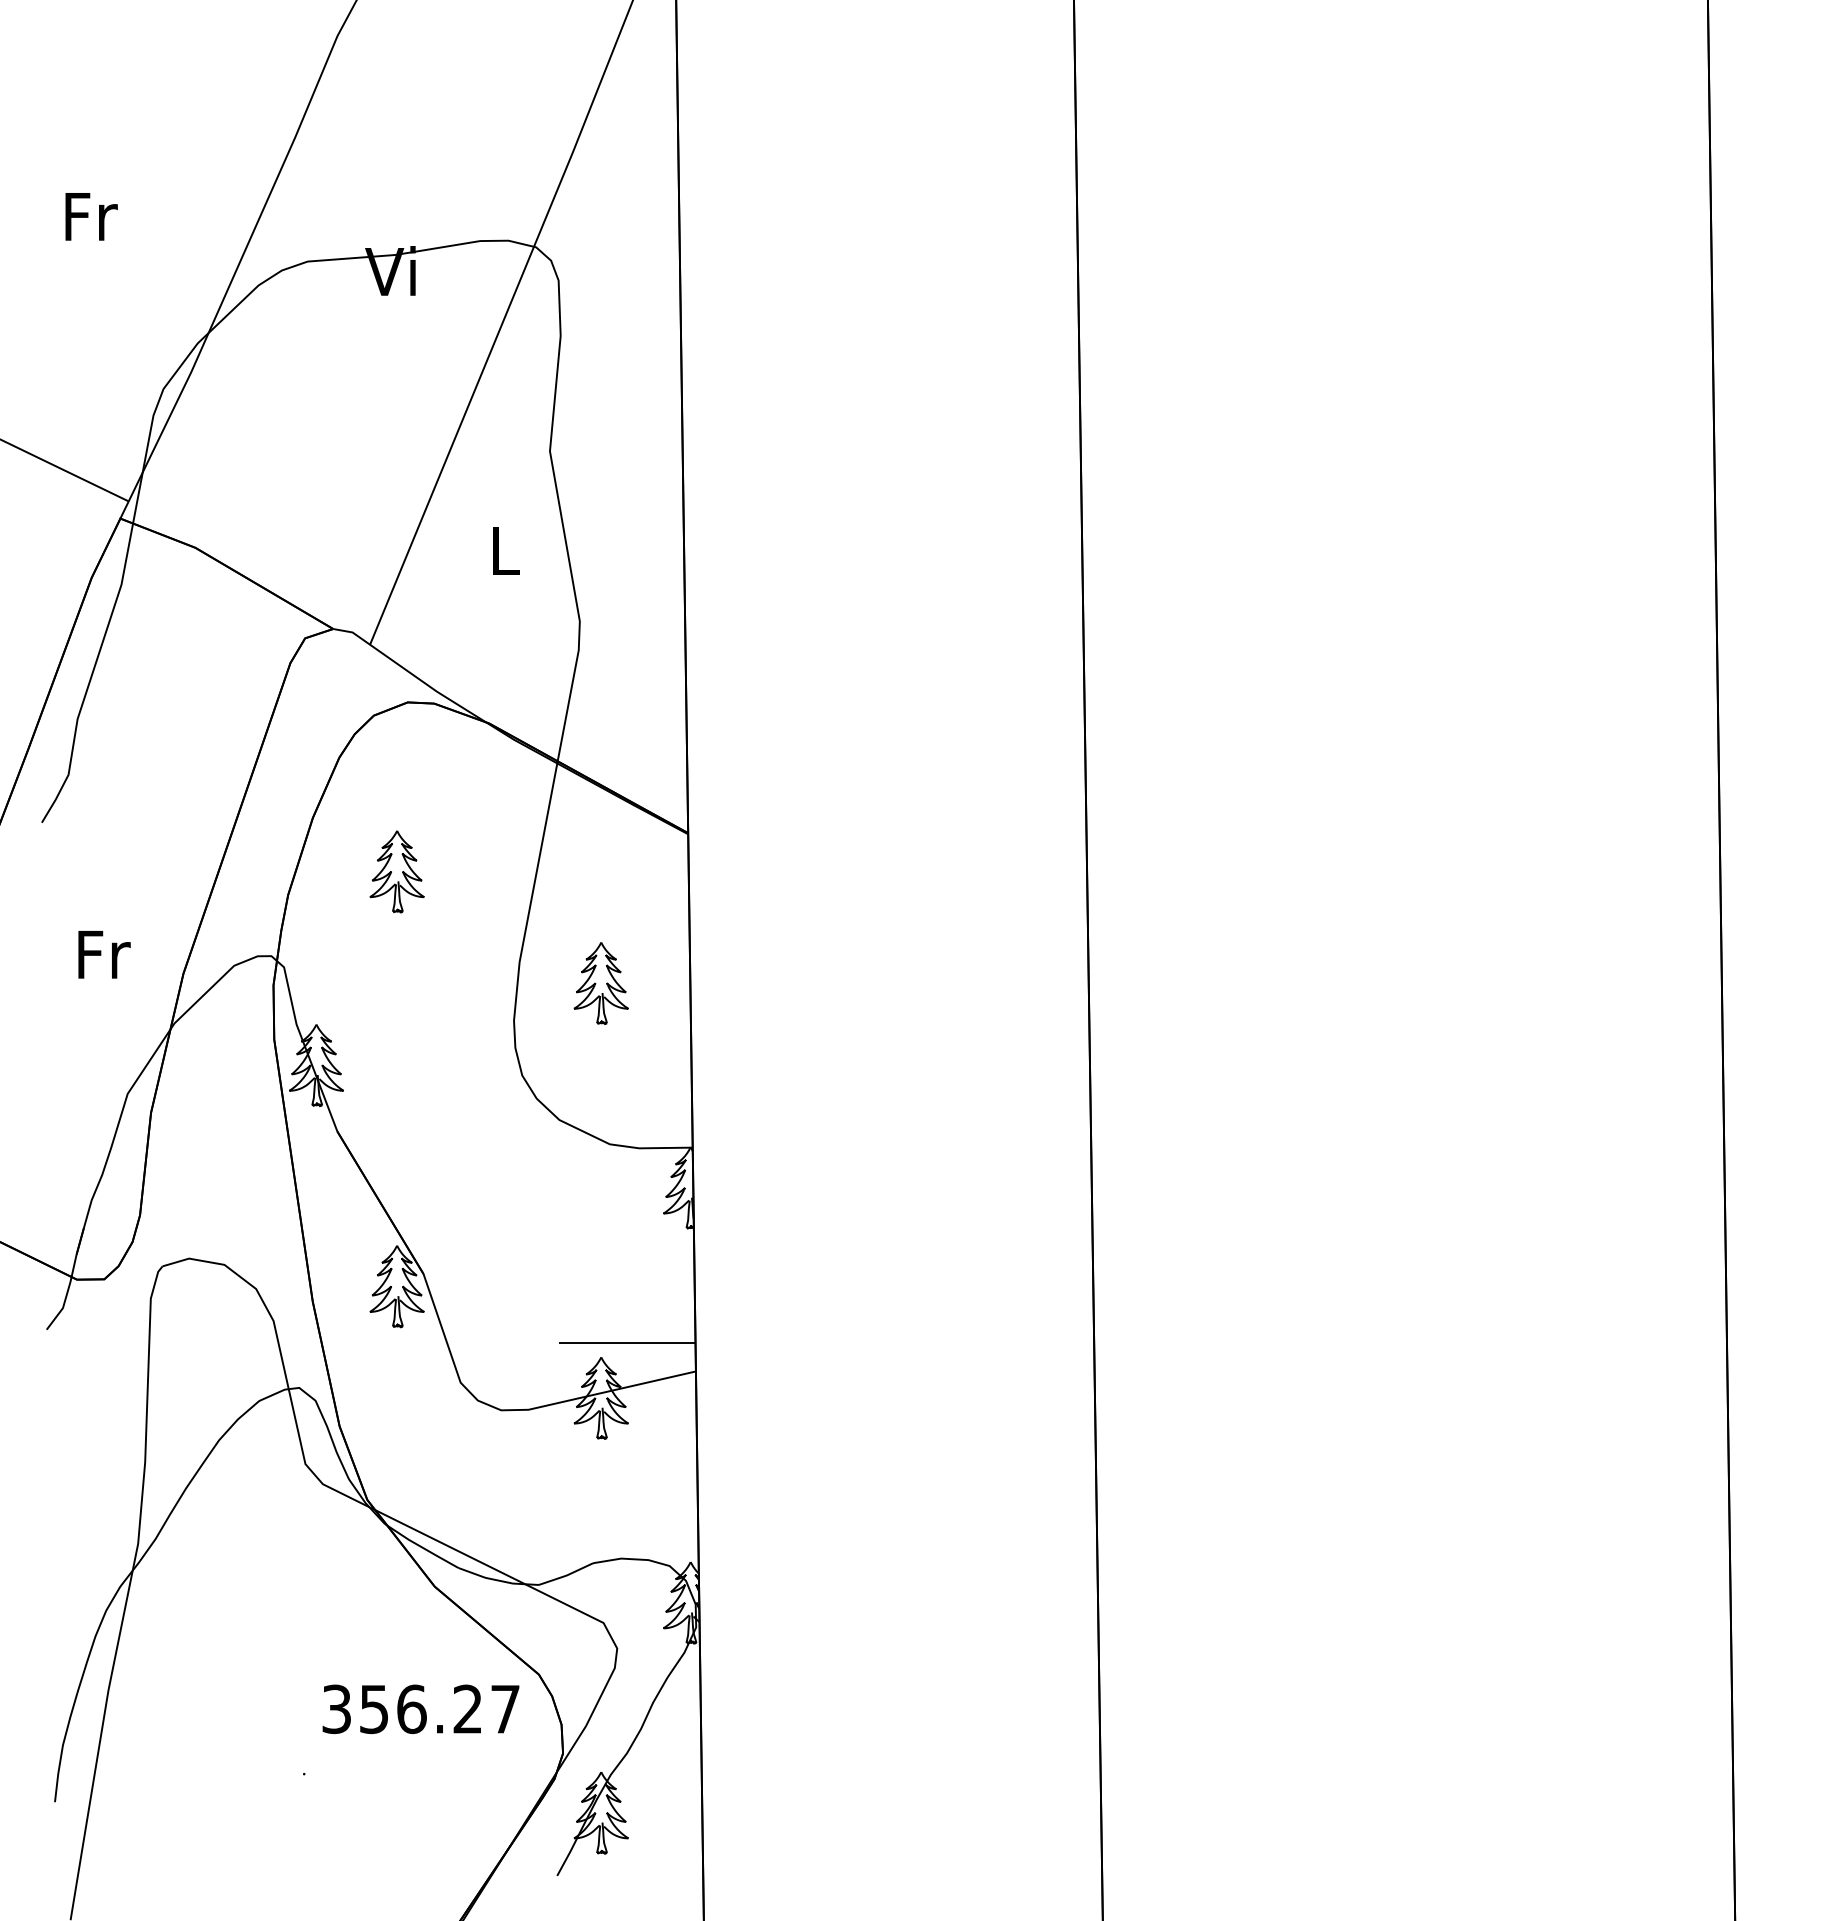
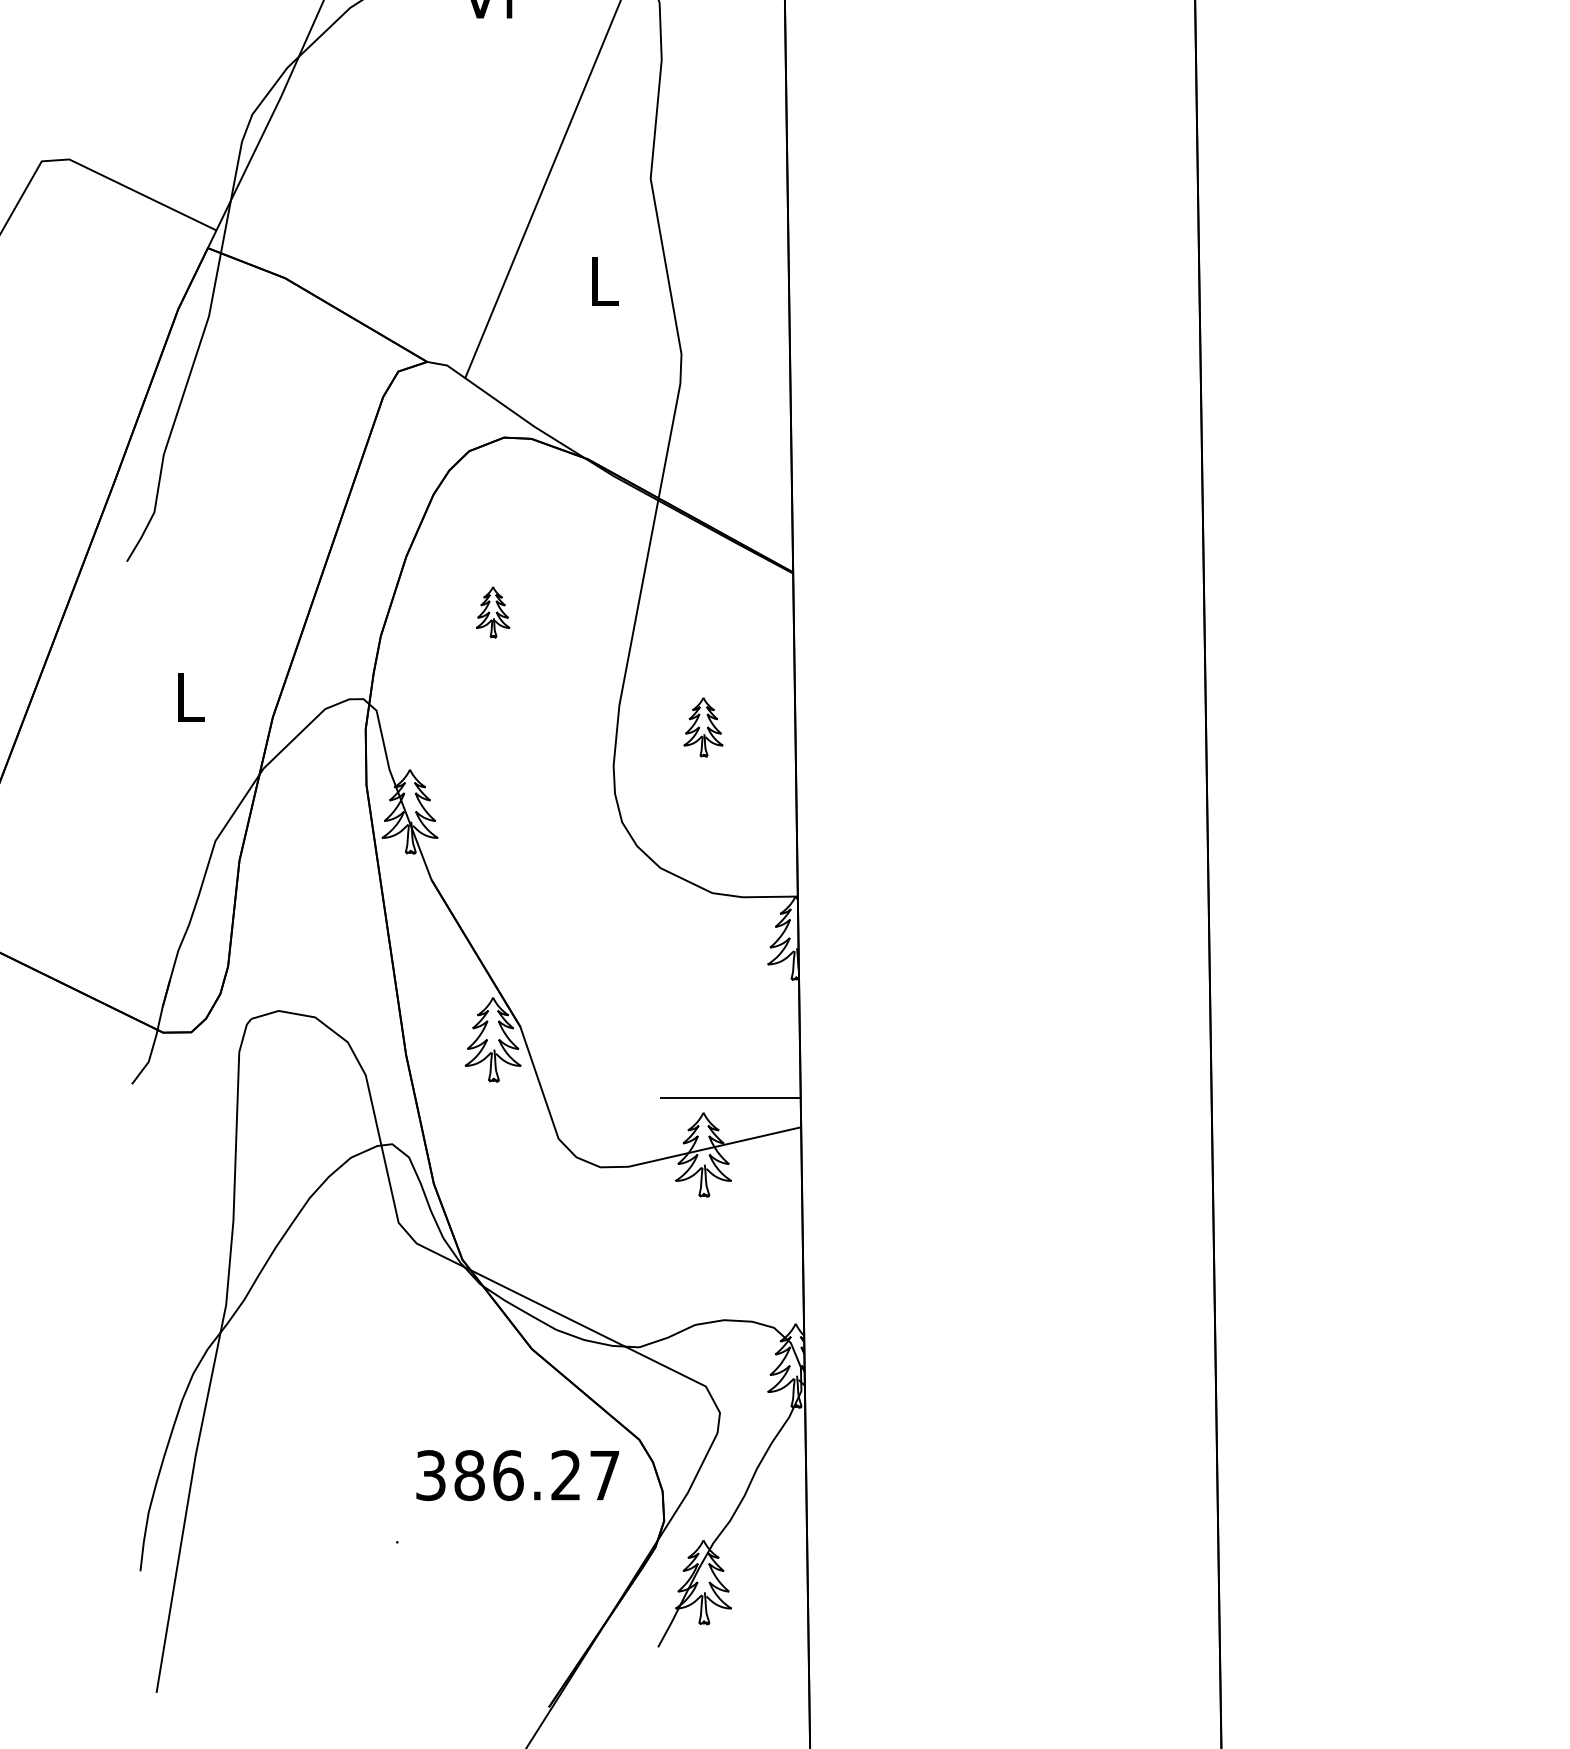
part: (396, 871) -> (492, 611), size x0.6
text: (104, 954) -> (191, 697), Fr -> L
part: (600, 983) -> (702, 727), size x0.7
text: (374, 1709) -> (469, 1475), 356.27 -> 386.27

